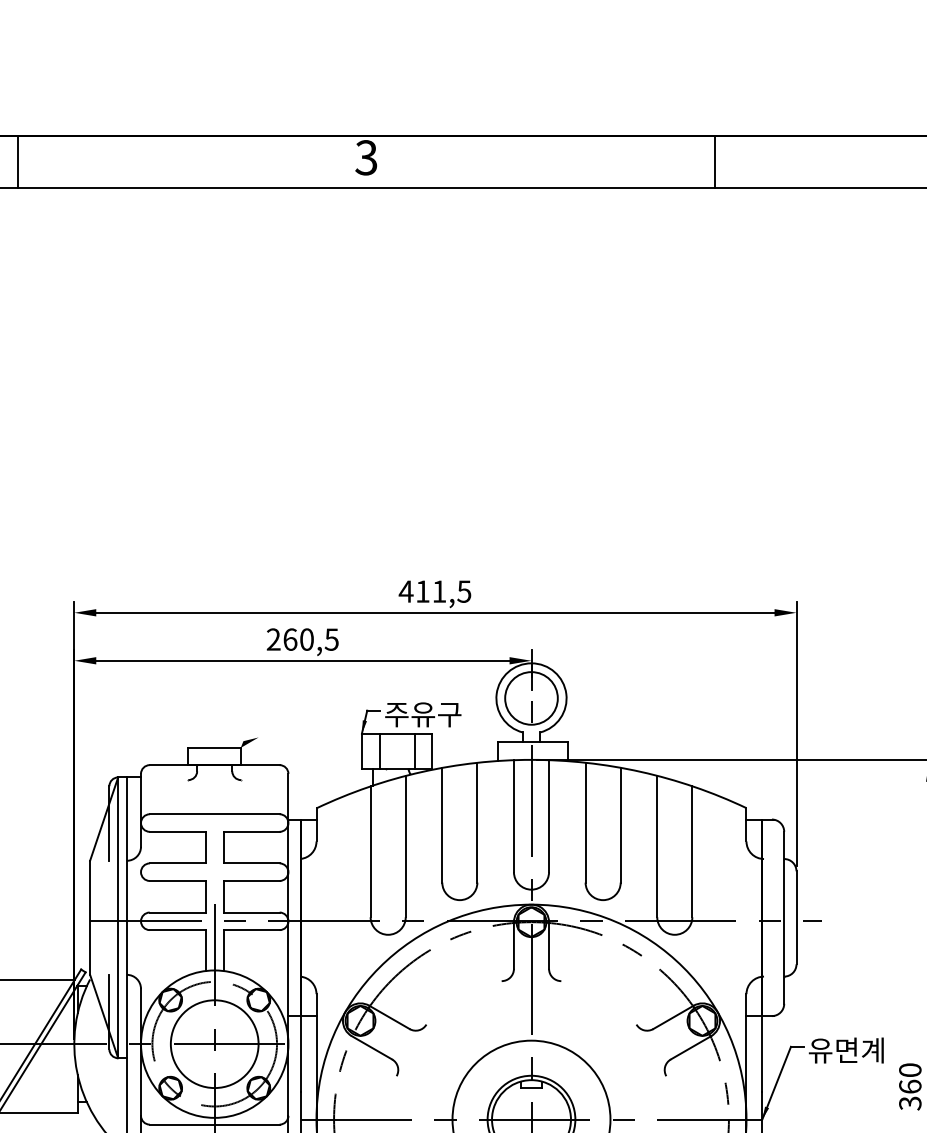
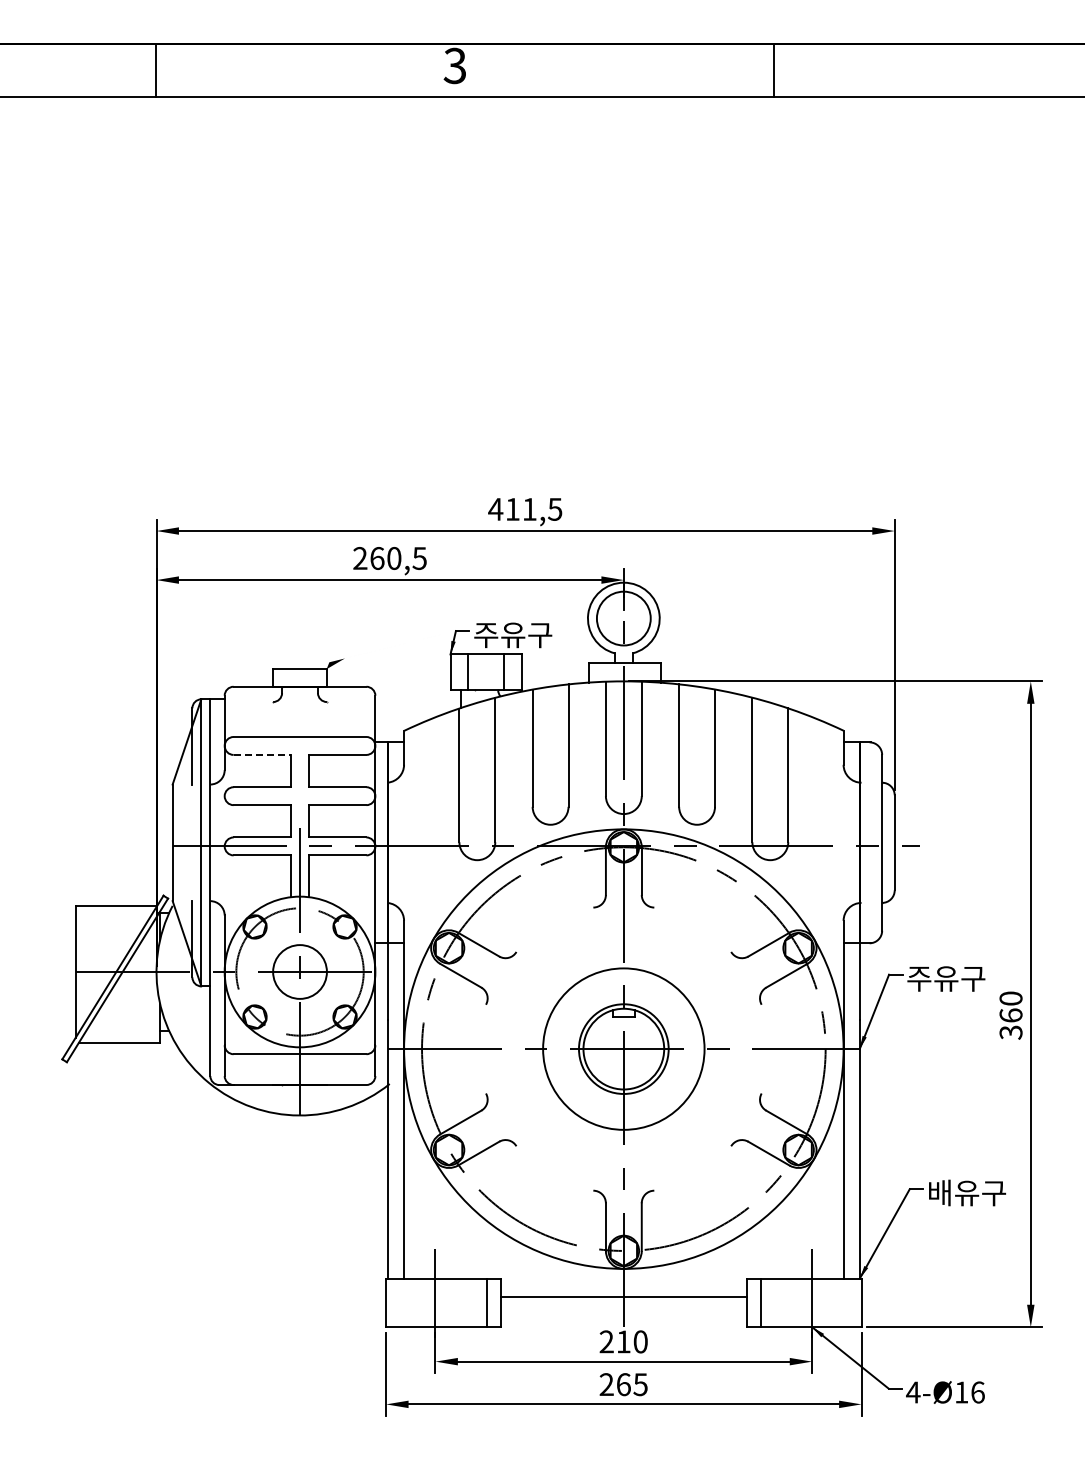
line: (18, 162) -> (156, 70), moved
line: (715, 162) -> (773, 70), moved
line: (178, 831) -> (262, 754), solid -> dashed
circle: (214, 1043) -> (299, 971), size x0.6
text: (848, 1050) -> (947, 978), 유면계 -> 주유구

